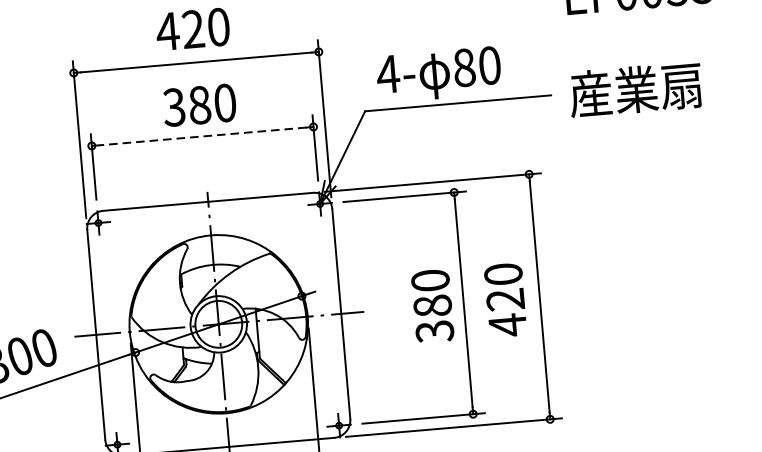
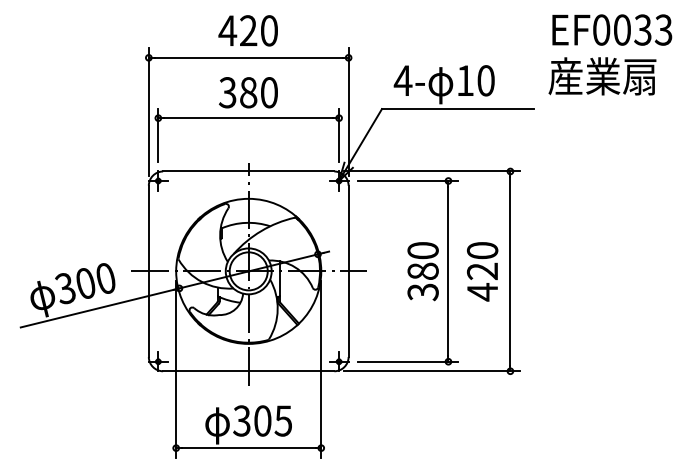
text: (464, 67) -> (465, 80), 80 -> 10
text: (635, 89) -> (602, 76), moved
line: (202, 136) -> (248, 118), dashed -> solid

